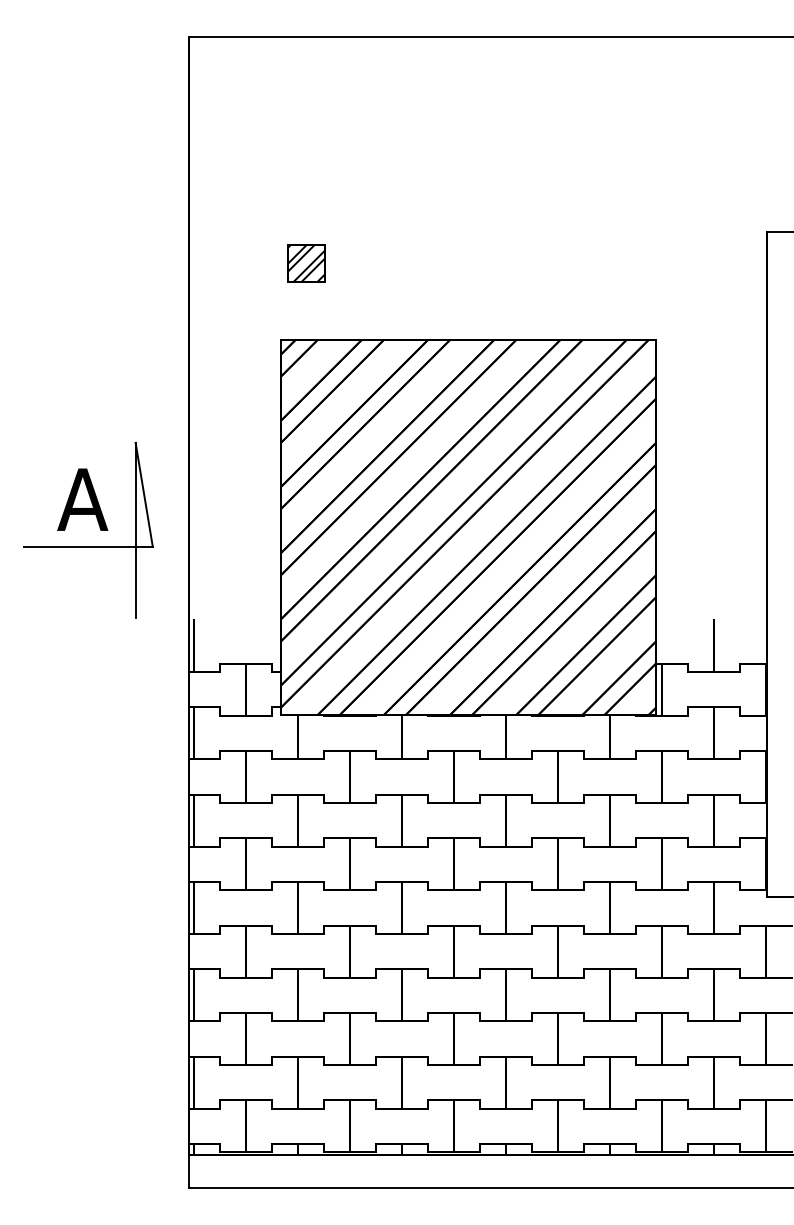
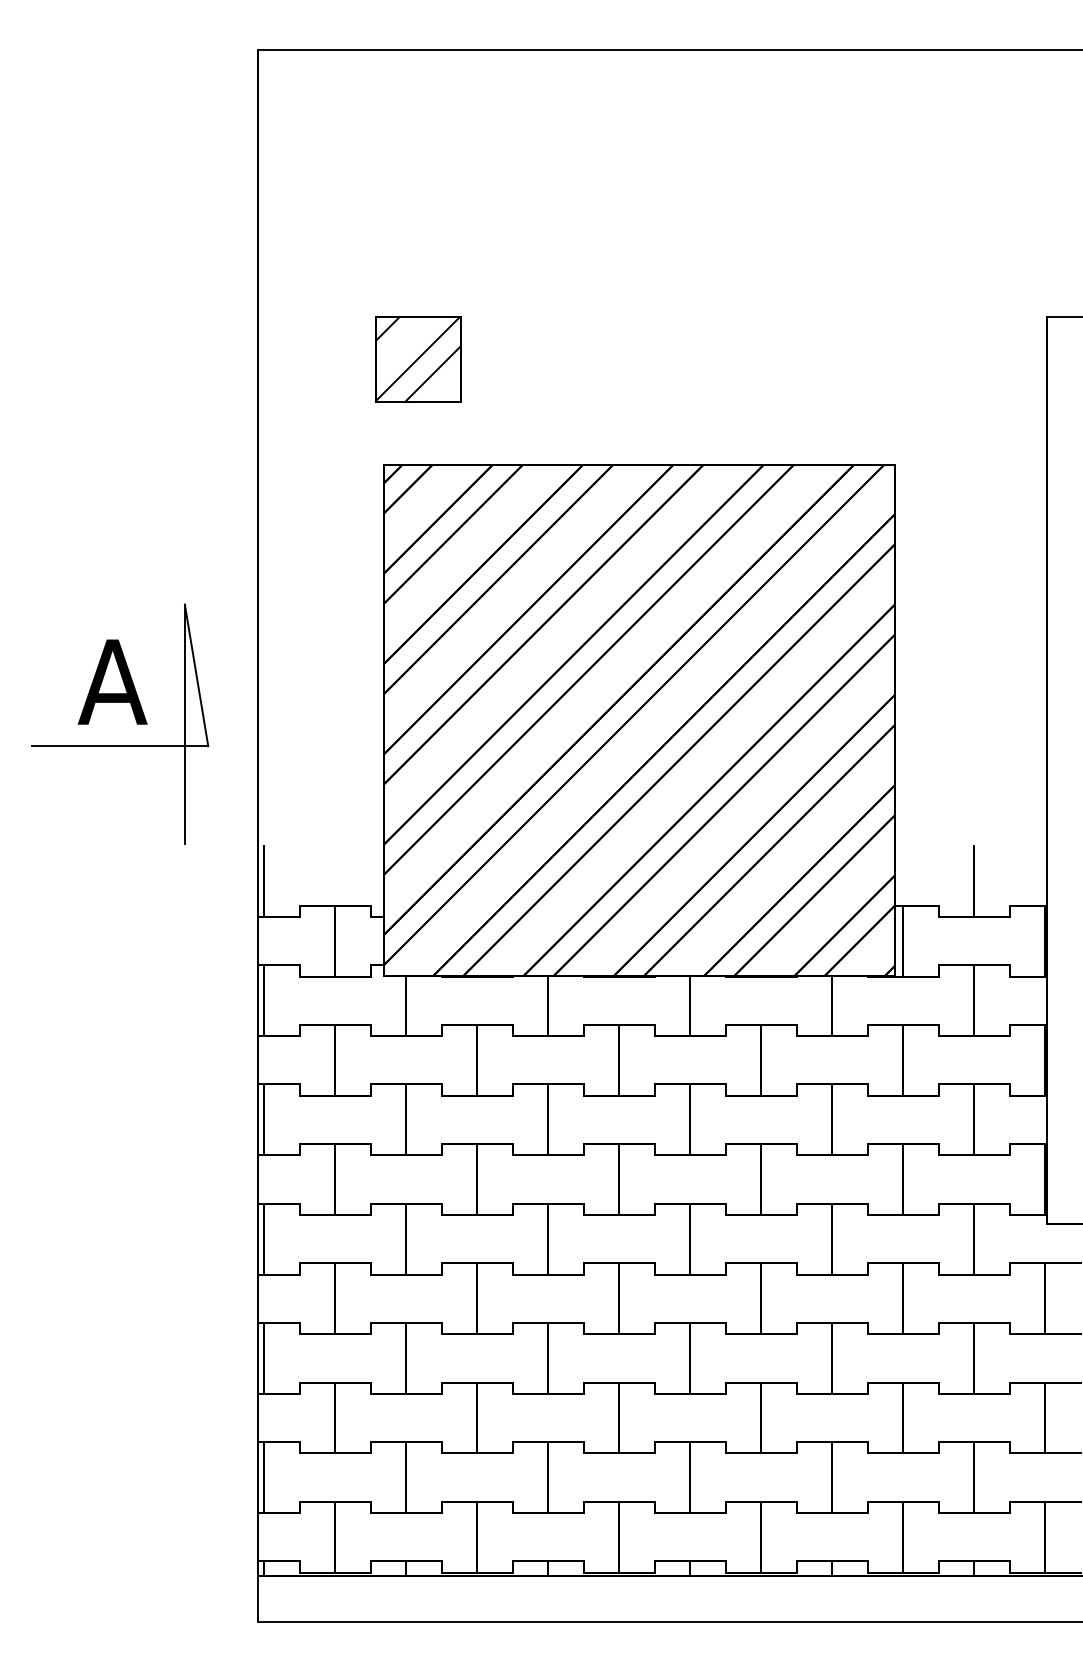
part: (306, 263) -> (418, 359), size x1.67

